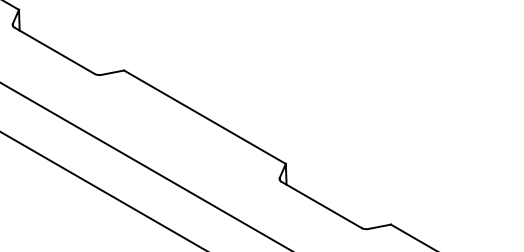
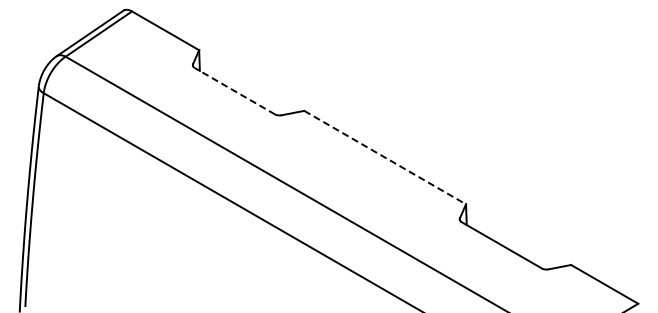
line: (54, 51) -> (234, 91), solid -> dashed
line: (205, 117) -> (385, 157), solid -> dashed

